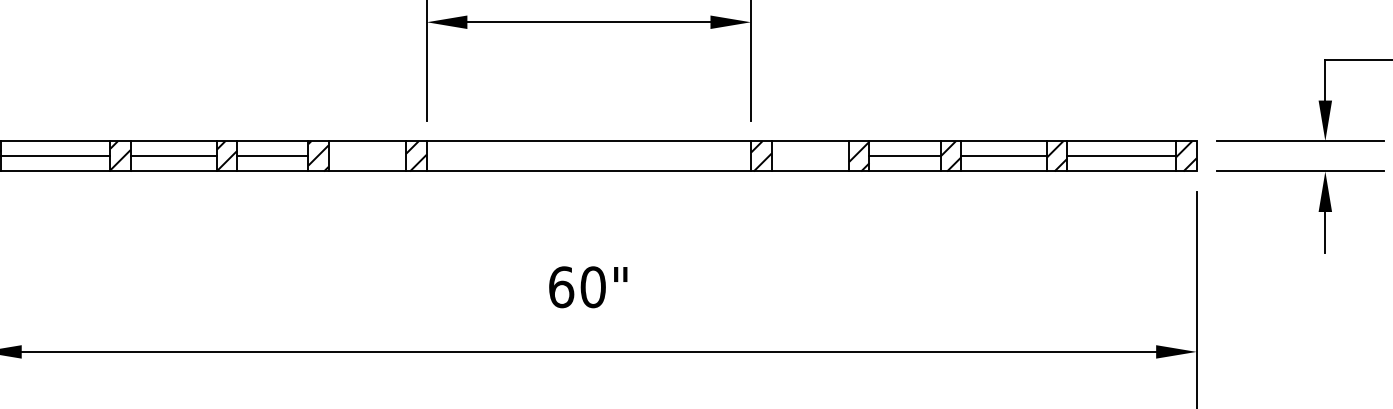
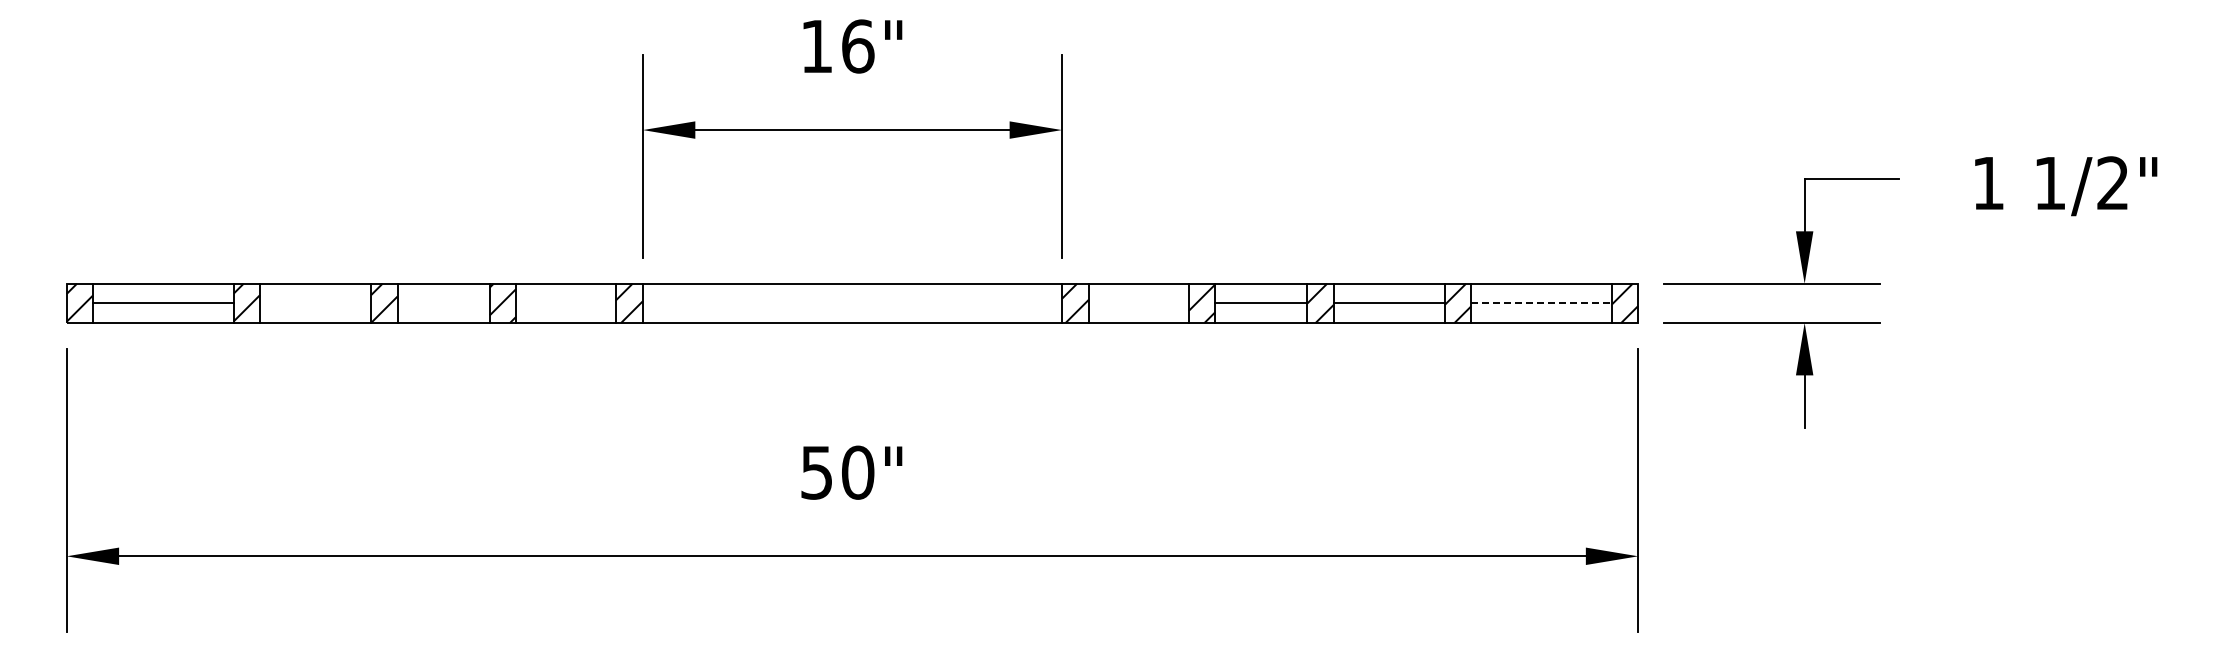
line: (173, 156) -> (315, 303), removed
line: (272, 156) -> (443, 303), removed
line: (1122, 156) -> (1542, 303), solid -> dashed
text: (561, 287) -> (817, 472), 60" -> 50"

